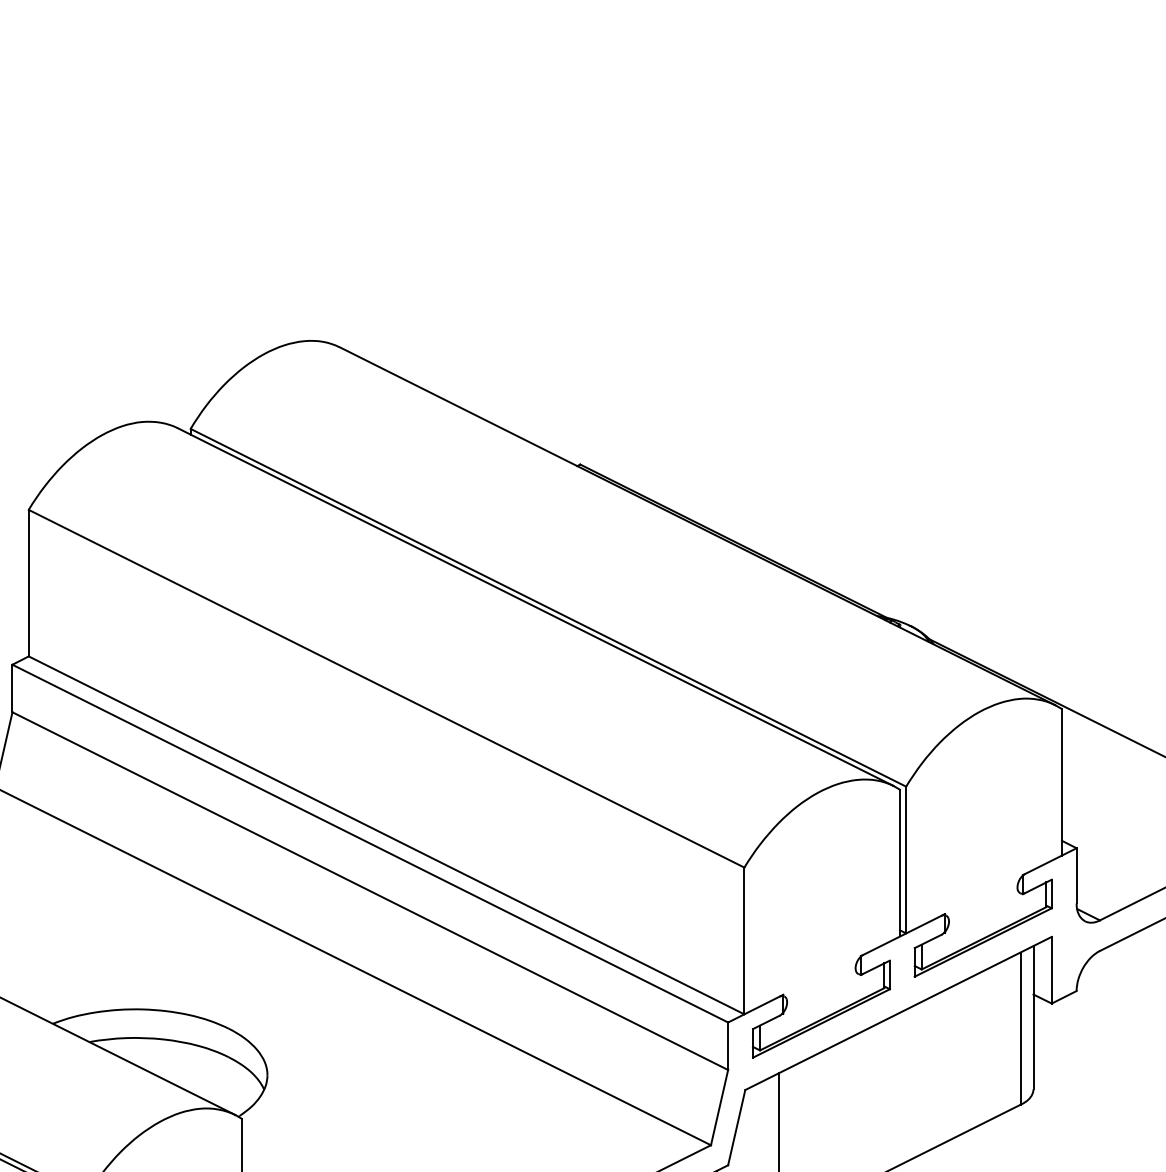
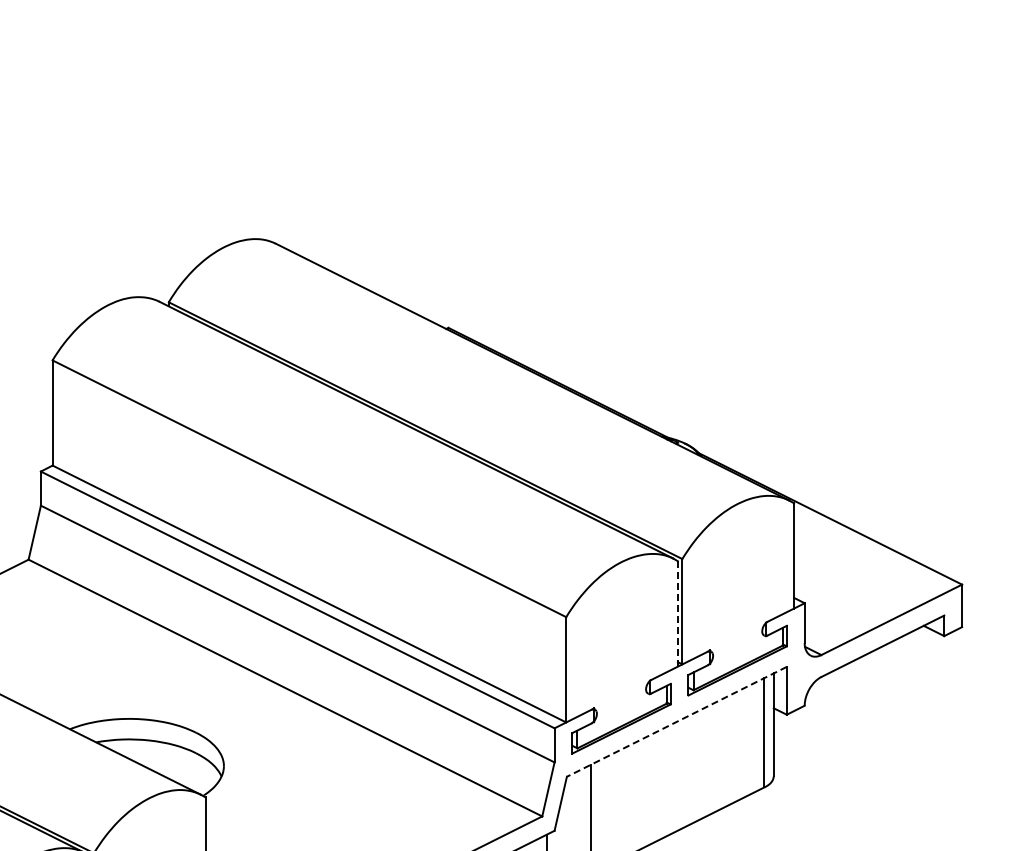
line: (899, 862) -> (677, 613), solid -> dashed
line: (898, 1012) -> (676, 721), solid -> dashed

